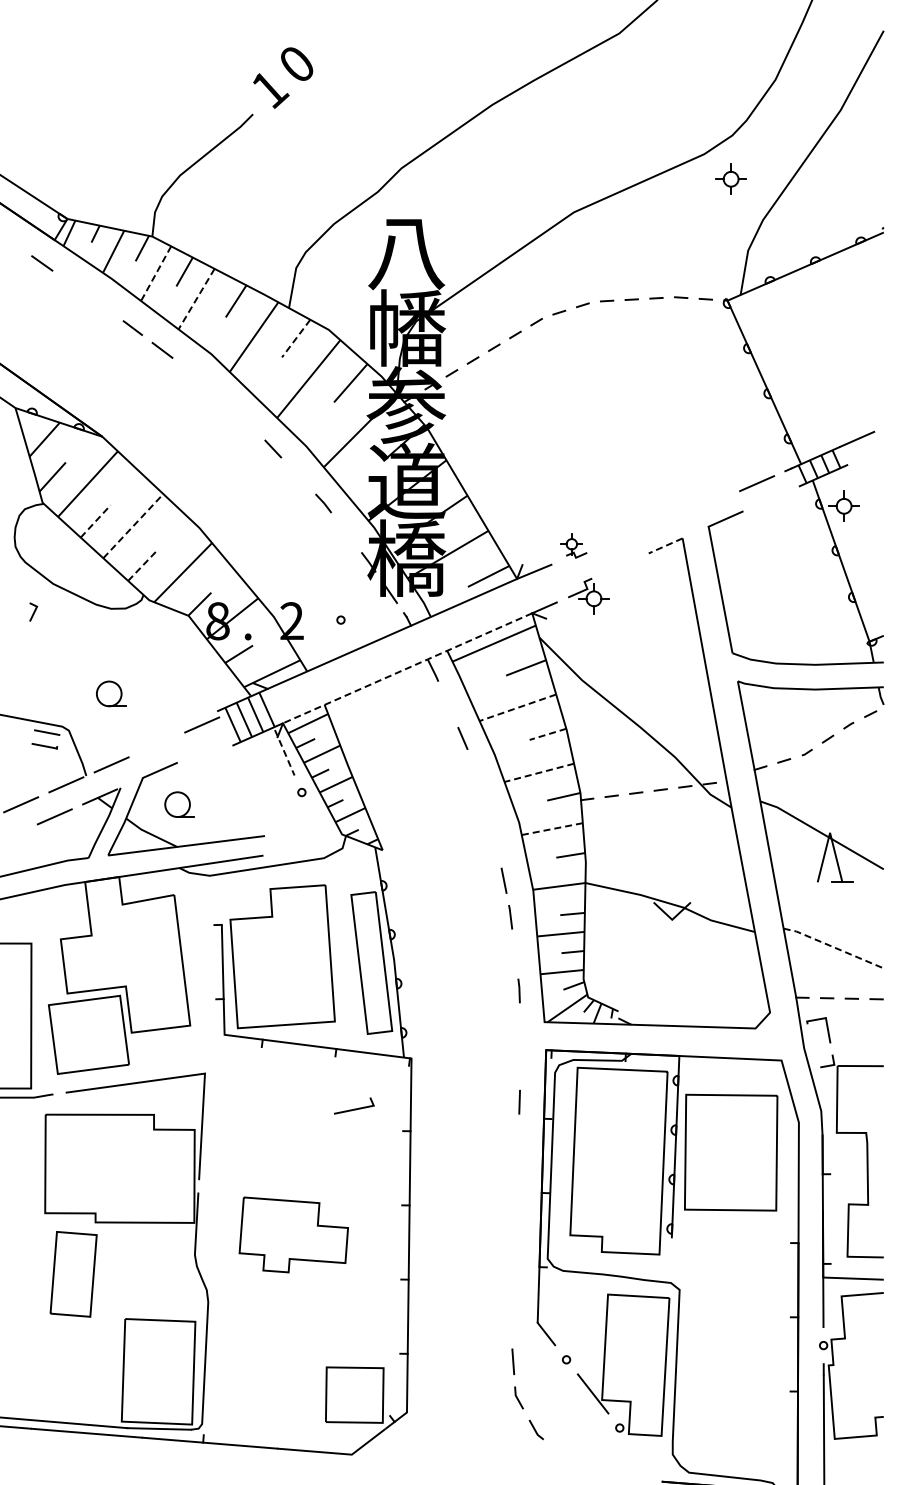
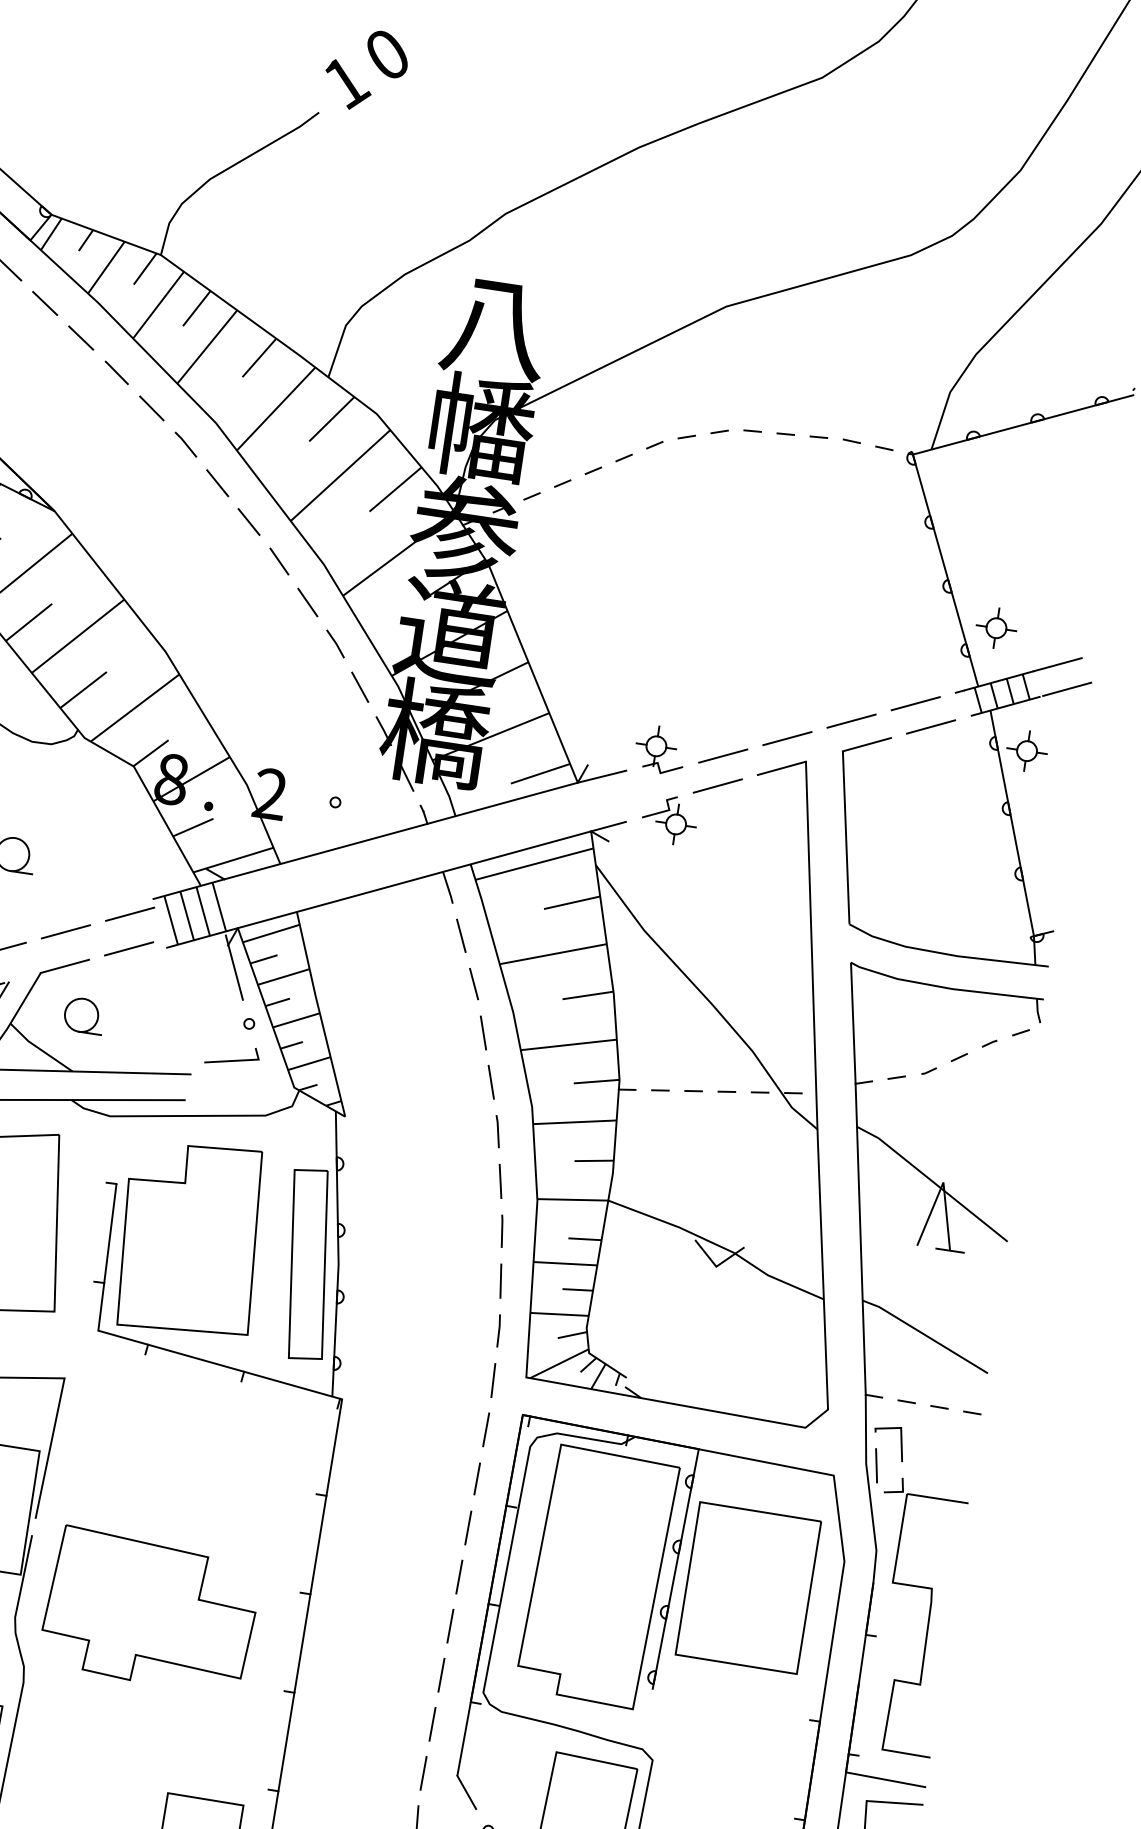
part: (730, 178) -> (995, 627), moved
line: (155, 274) -> (157, 306), dashed -> solid
line: (72, 284) -> (45, 302), added
line: (196, 299) -> (207, 347), dashed -> solid
line: (102, 306) -> (80, 338), added
line: (296, 338) -> (332, 419), dashed -> solid
line: (191, 372) -> (185, 443), added
line: (219, 397) -> (218, 482), added
line: (246, 422) -> (249, 520), added
line: (866, 455) -> (1066, 688), added
line: (298, 476) -> (307, 603), added
line: (770, 498) -> (930, 726), added
line: (711, 503) -> (851, 721), added
line: (96, 521) -> (30, 622), dashed -> solid
line: (666, 523) -> (787, 738), added
line: (133, 526) -> (78, 636), dashed -> solid
line: (346, 532) -> (360, 687), added
line: (621, 542) -> (723, 754), added
part: (573, 545) -> (659, 749), size x1.43
line: (665, 545) -> (781, 767), dashed -> solid
line: (143, 565) -> (83, 690), dashed -> solid
line: (620, 565) -> (717, 785), added
line: (407, 668) -> (414, 879), dashed -> solid
line: (448, 704) -> (461, 936), added
line: (517, 707) -> (552, 953), dashed -> solid
line: (547, 734) -> (587, 995), dashed -> solid
line: (156, 744) -> (65, 931), added
line: (205, 750) -> (129, 948), added
line: (284, 752) -> (234, 967), dashed -> solid
line: (539, 772) -> (569, 1044), dashed -> solid
line: (474, 773) -> (482, 1032), added
line: (486, 808) -> (491, 1081), added
line: (551, 829) -> (573, 1122), dashed -> solid
line: (496, 844) -> (497, 1131), added
line: (833, 947) -> (925, 1335), dashed -> solid
line: (514, 953) -> (499, 1280), added
line: (520, 1027) -> (493, 1379), added
line: (811, 1048) -> (875, 1465), added
line: (520, 1064) -> (485, 1428), added
line: (354, 1108) -> (232, 1059), moved
line: (518, 1138) -> (468, 1526), added
line: (516, 1176) -> (458, 1577), added
line: (515, 1213) -> (449, 1626), added
part: (293, 1234) -> (150, 1609), size x1.43
line: (514, 1250) -> (440, 1675), added
line: (513, 1287) -> (432, 1724), added
line: (512, 1324) -> (423, 1773), added

